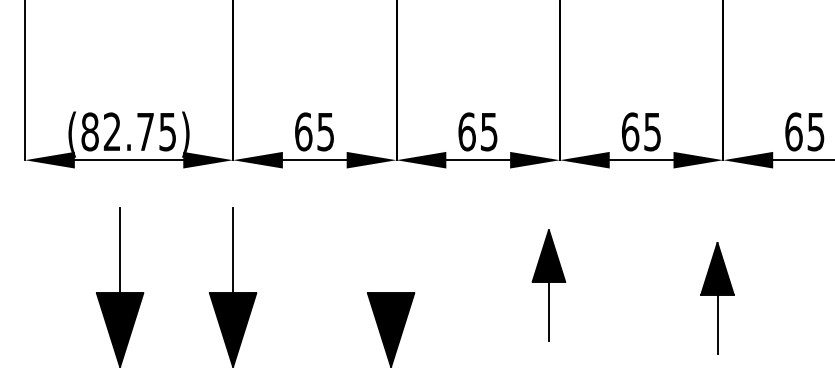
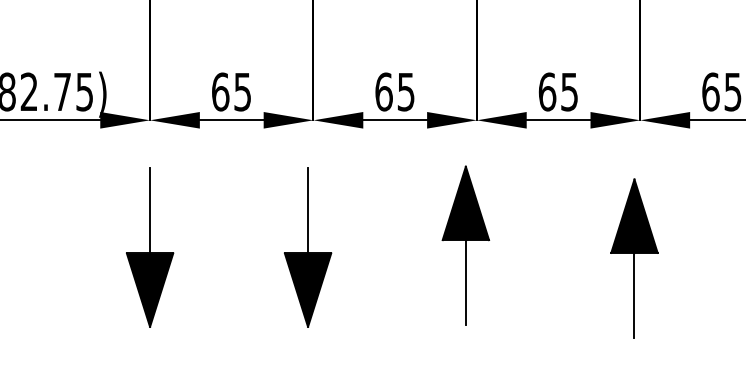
line: (391, 250) -> (308, 210), added
part: (548, 285) -> (465, 245), size x1.43
part: (120, 287) -> (37, 247), removed
part: (717, 298) -> (634, 258), size x1.43

